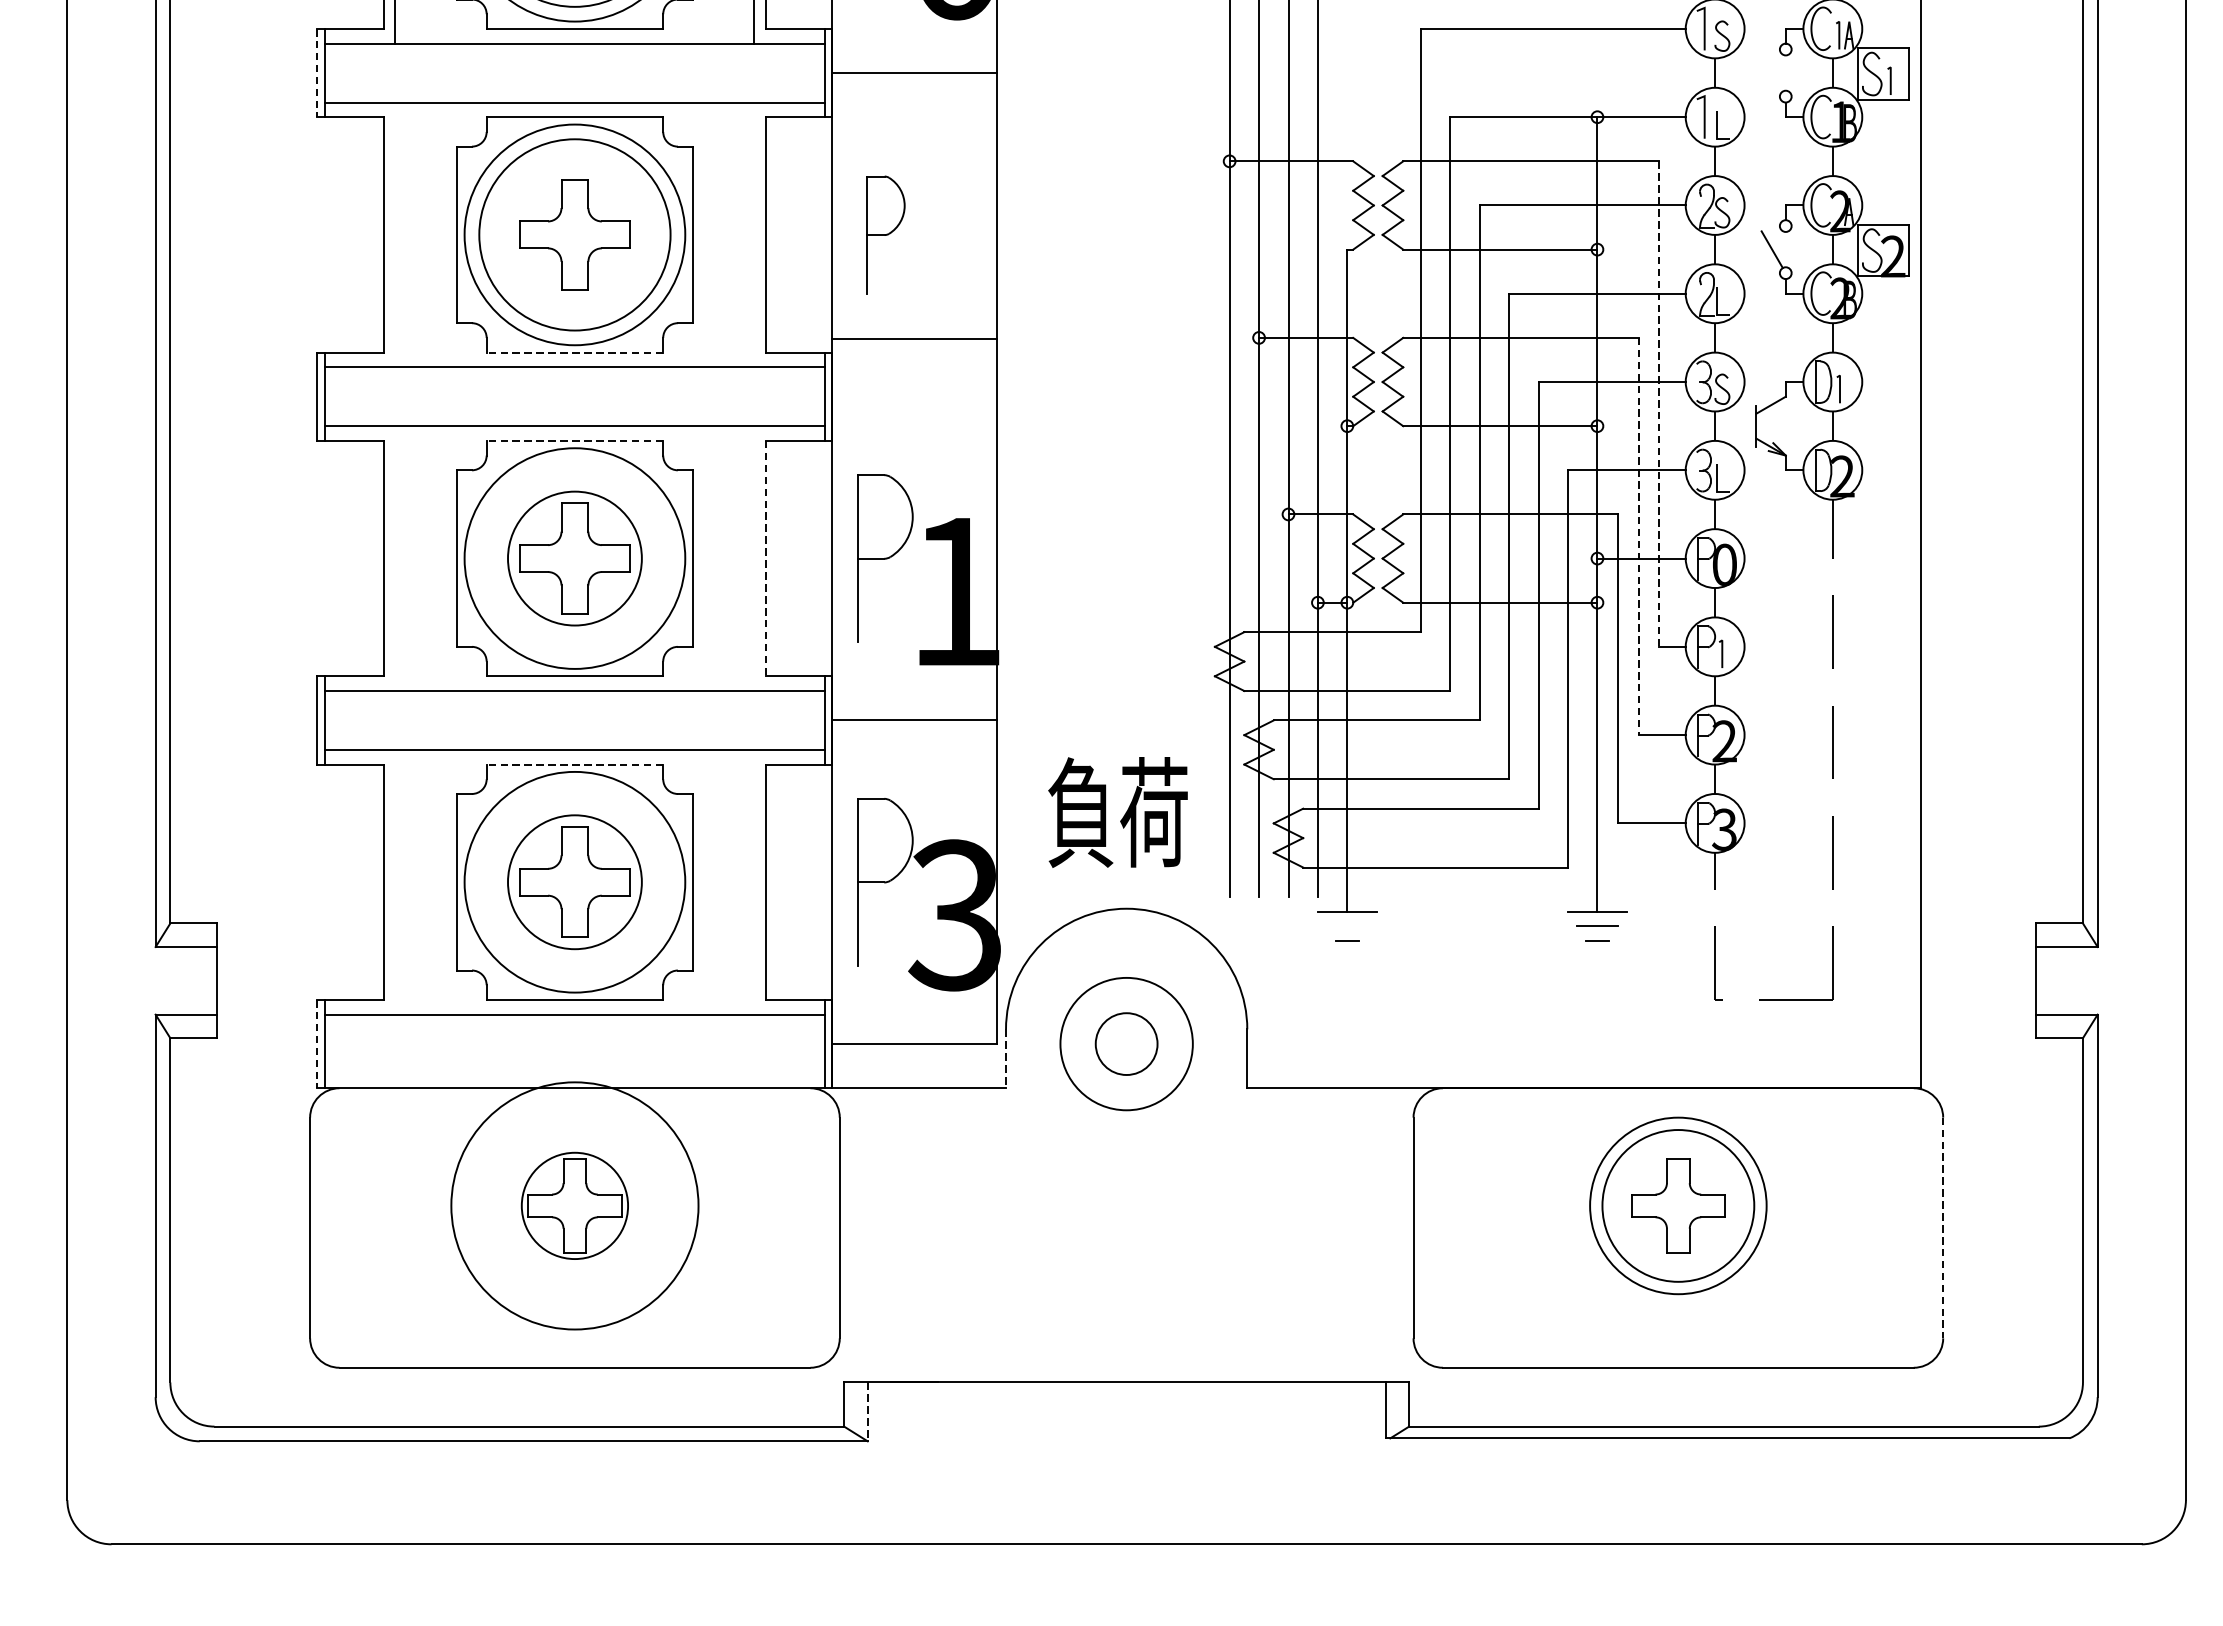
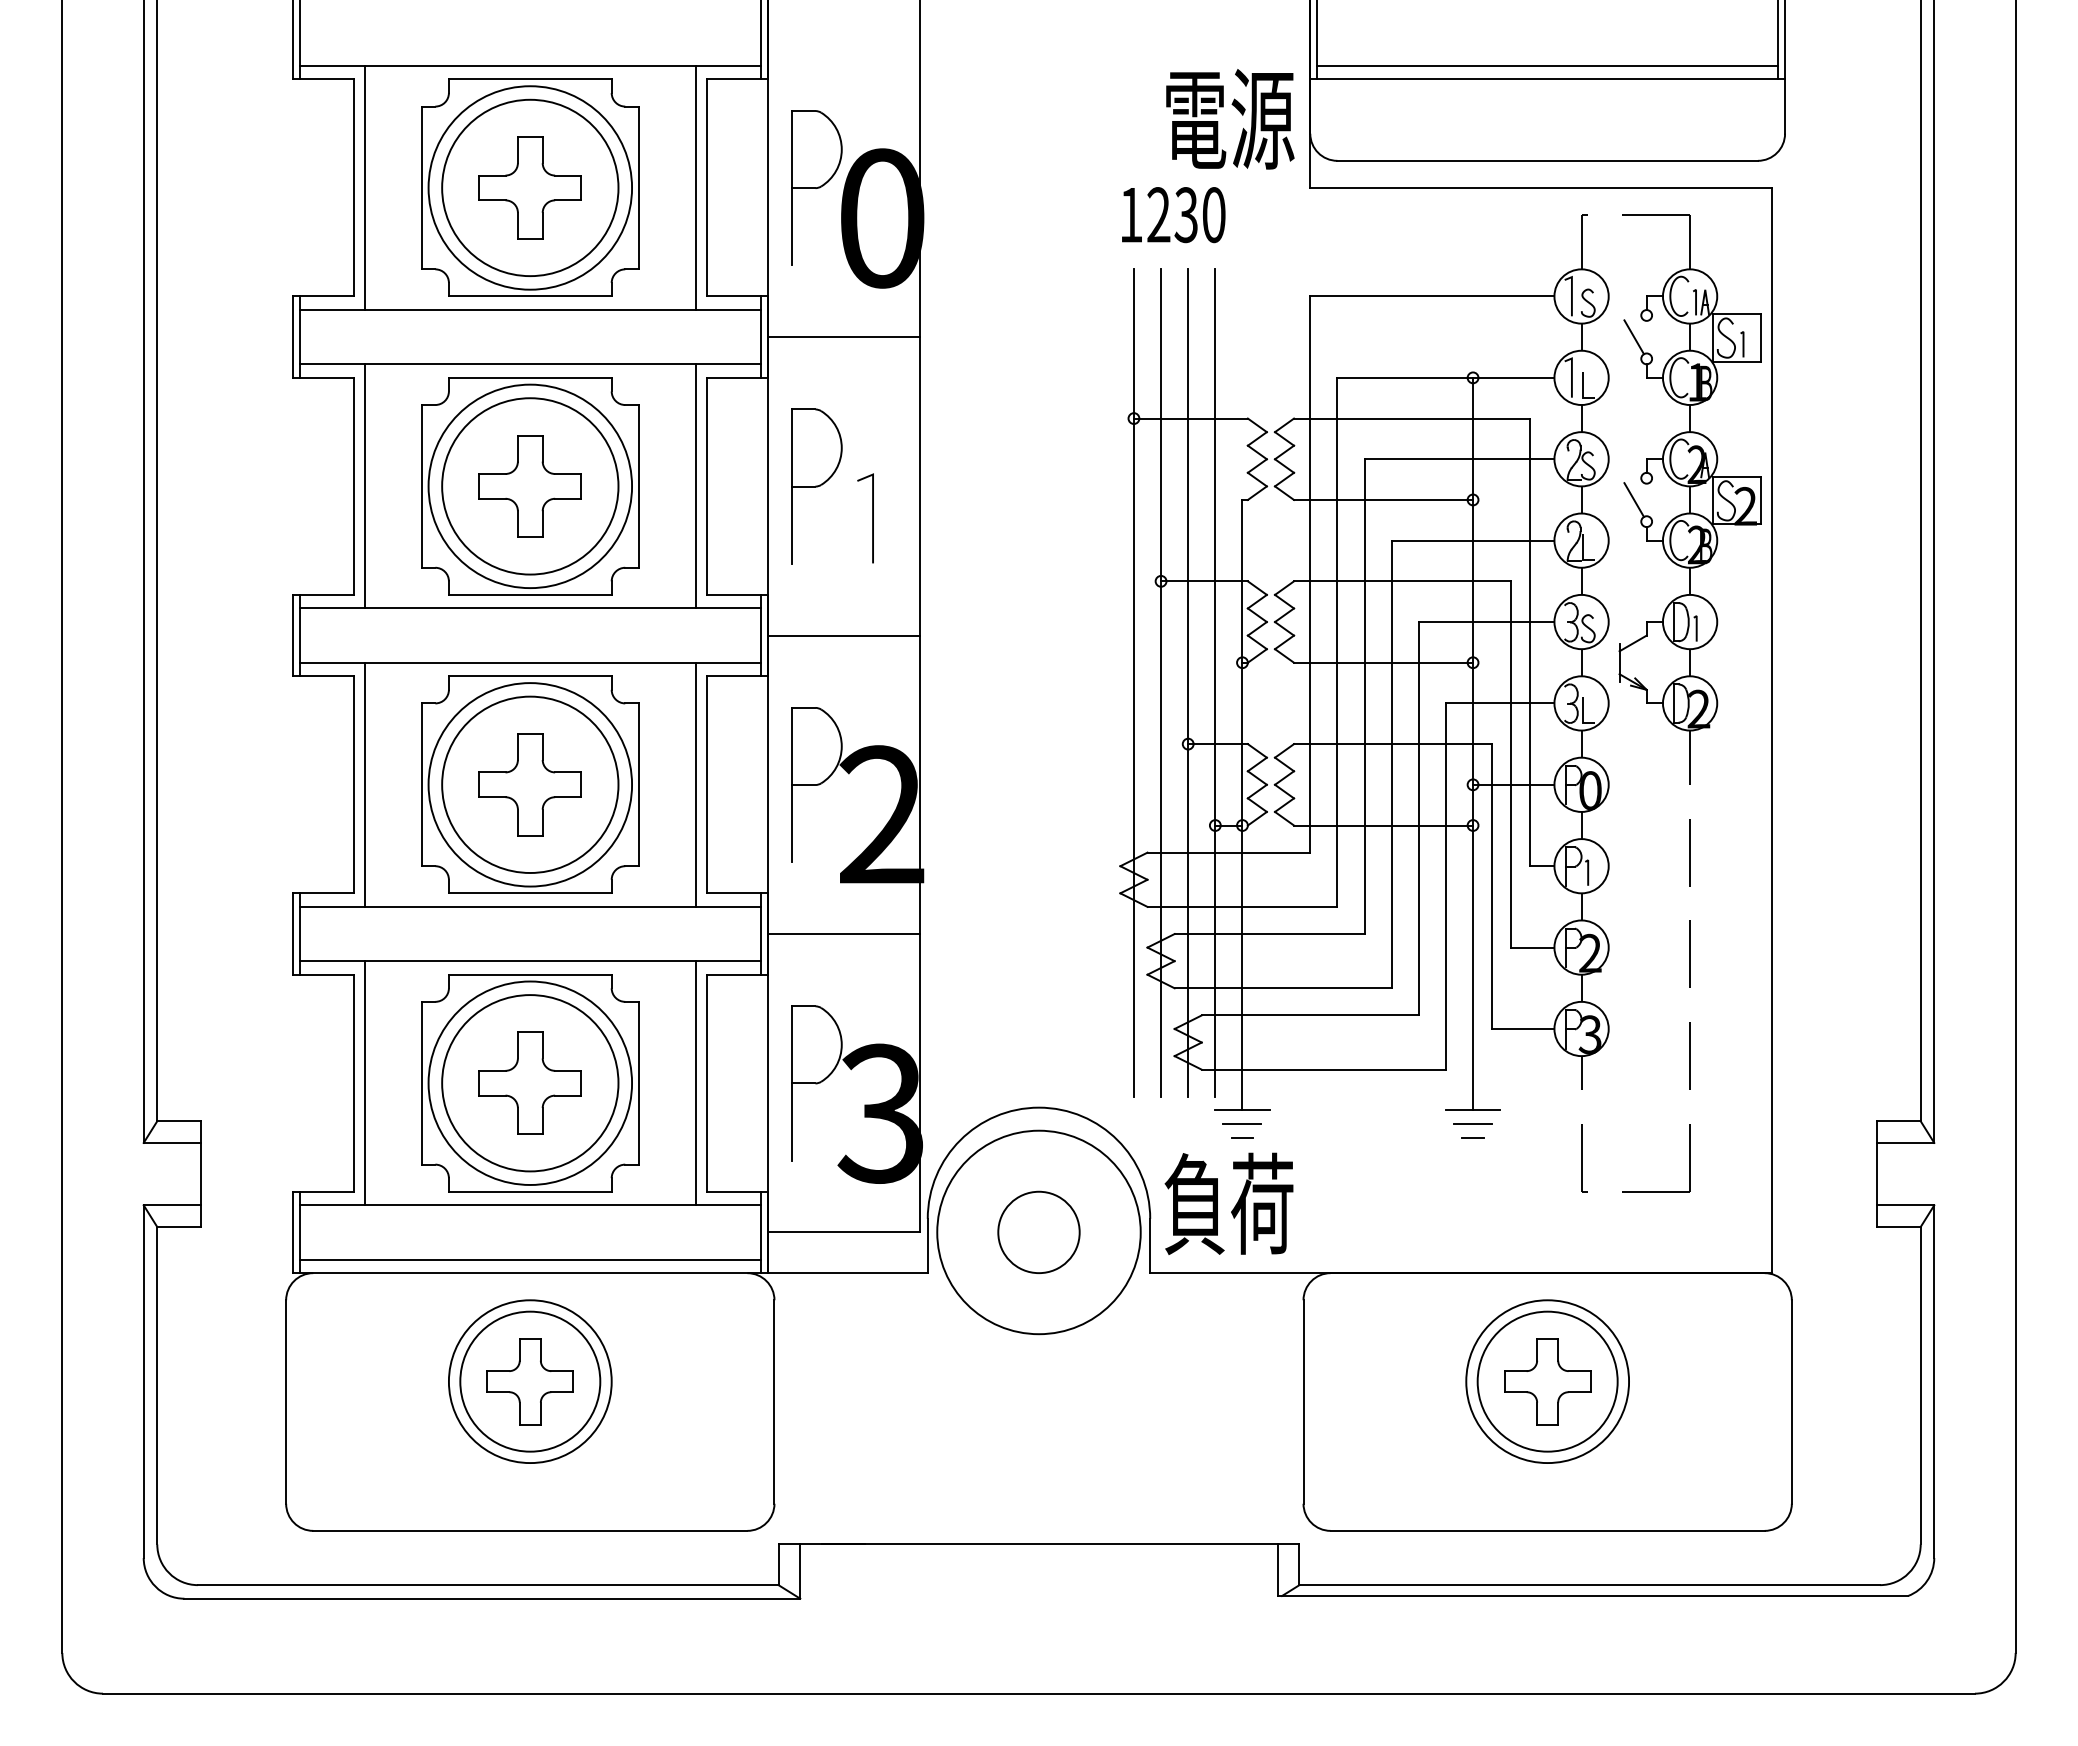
line: (317, 73) -> (292, 337), dashed -> solid
line: (1771, 73) -> (1633, 337), added
line: (395, 235) -> (364, 486), added
line: (754, 235) -> (695, 486), added
part: (885, 235) -> (816, 486), size x1.43
line: (946, 269) -> (872, 518), added
line: (914, 339) -> (843, 635), moved
line: (574, 352) -> (529, 594), dashed -> solid
line: (1659, 404) -> (1530, 642), dashed -> solid
line: (574, 441) -> (529, 676), dashed -> solid
line: (1639, 536) -> (1511, 764), dashed -> solid
line: (395, 558) -> (364, 784), added
circle: (575, 558) -> (530, 784), size x1.43
line: (754, 558) -> (695, 784), added
line: (766, 558) -> (706, 784), dashed -> solid
text: (955, 590) -> (881, 814), 1 -> 2
line: (574, 764) -> (529, 974), dashed -> solid
text: (1117, 812) -> (1228, 1203), moved
line: (395, 882) -> (364, 1083), added
circle: (575, 882) -> (530, 1083), size x1.43
line: (754, 882) -> (695, 1083), added
line: (1346, 925) -> (1241, 1123), added
line: (317, 1044) -> (292, 1232), dashed -> solid
circle: (1126, 1044) -> (1038, 1232), size x1.43
circle: (1126, 1044) -> (1038, 1232), size x1.67
line: (1005, 1059) -> (927, 1246), dashed -> solid
line: (574, 1073) -> (529, 1259), added
circle: (574, 1205) -> (529, 1381), size x0.71
circle: (575, 1205) -> (530, 1381), size x1.43
line: (1942, 1228) -> (1791, 1402), dashed -> solid
line: (867, 1412) -> (800, 1572), dashed -> solid

